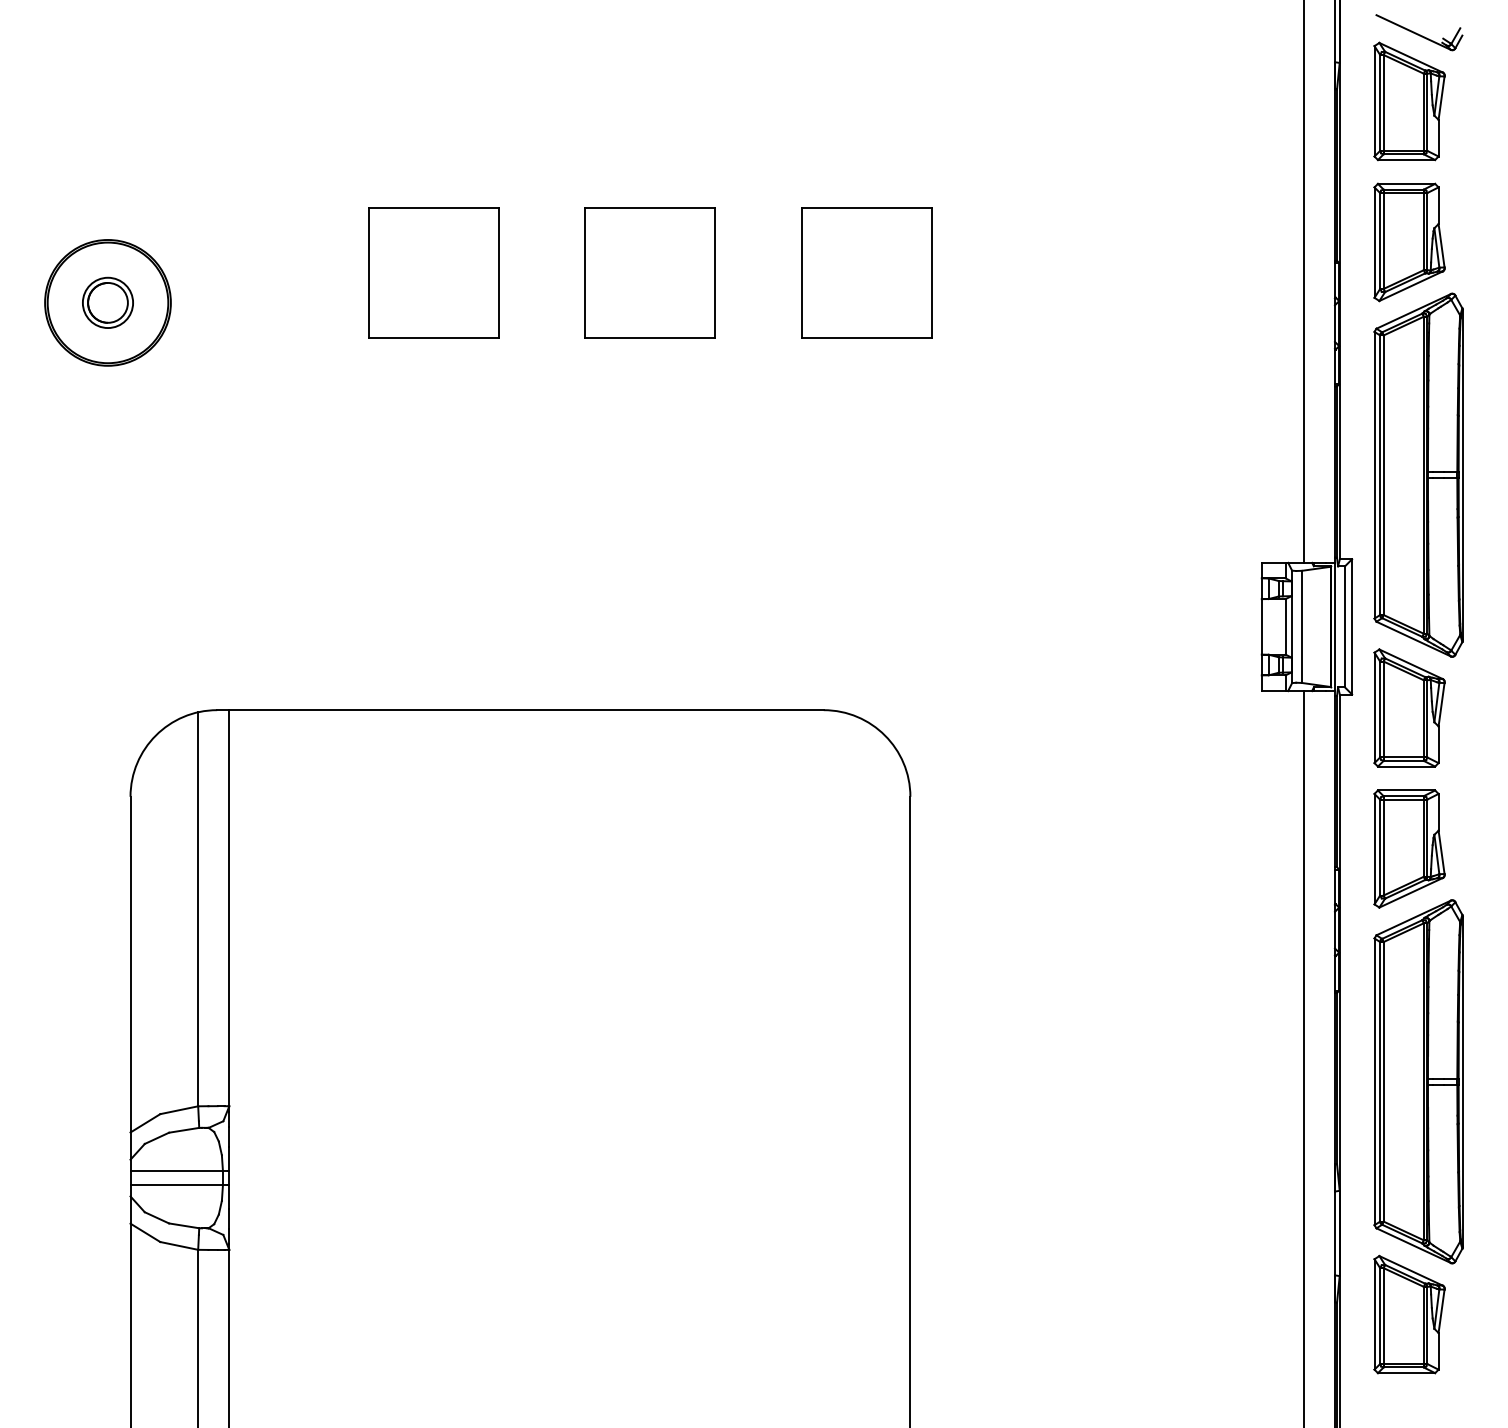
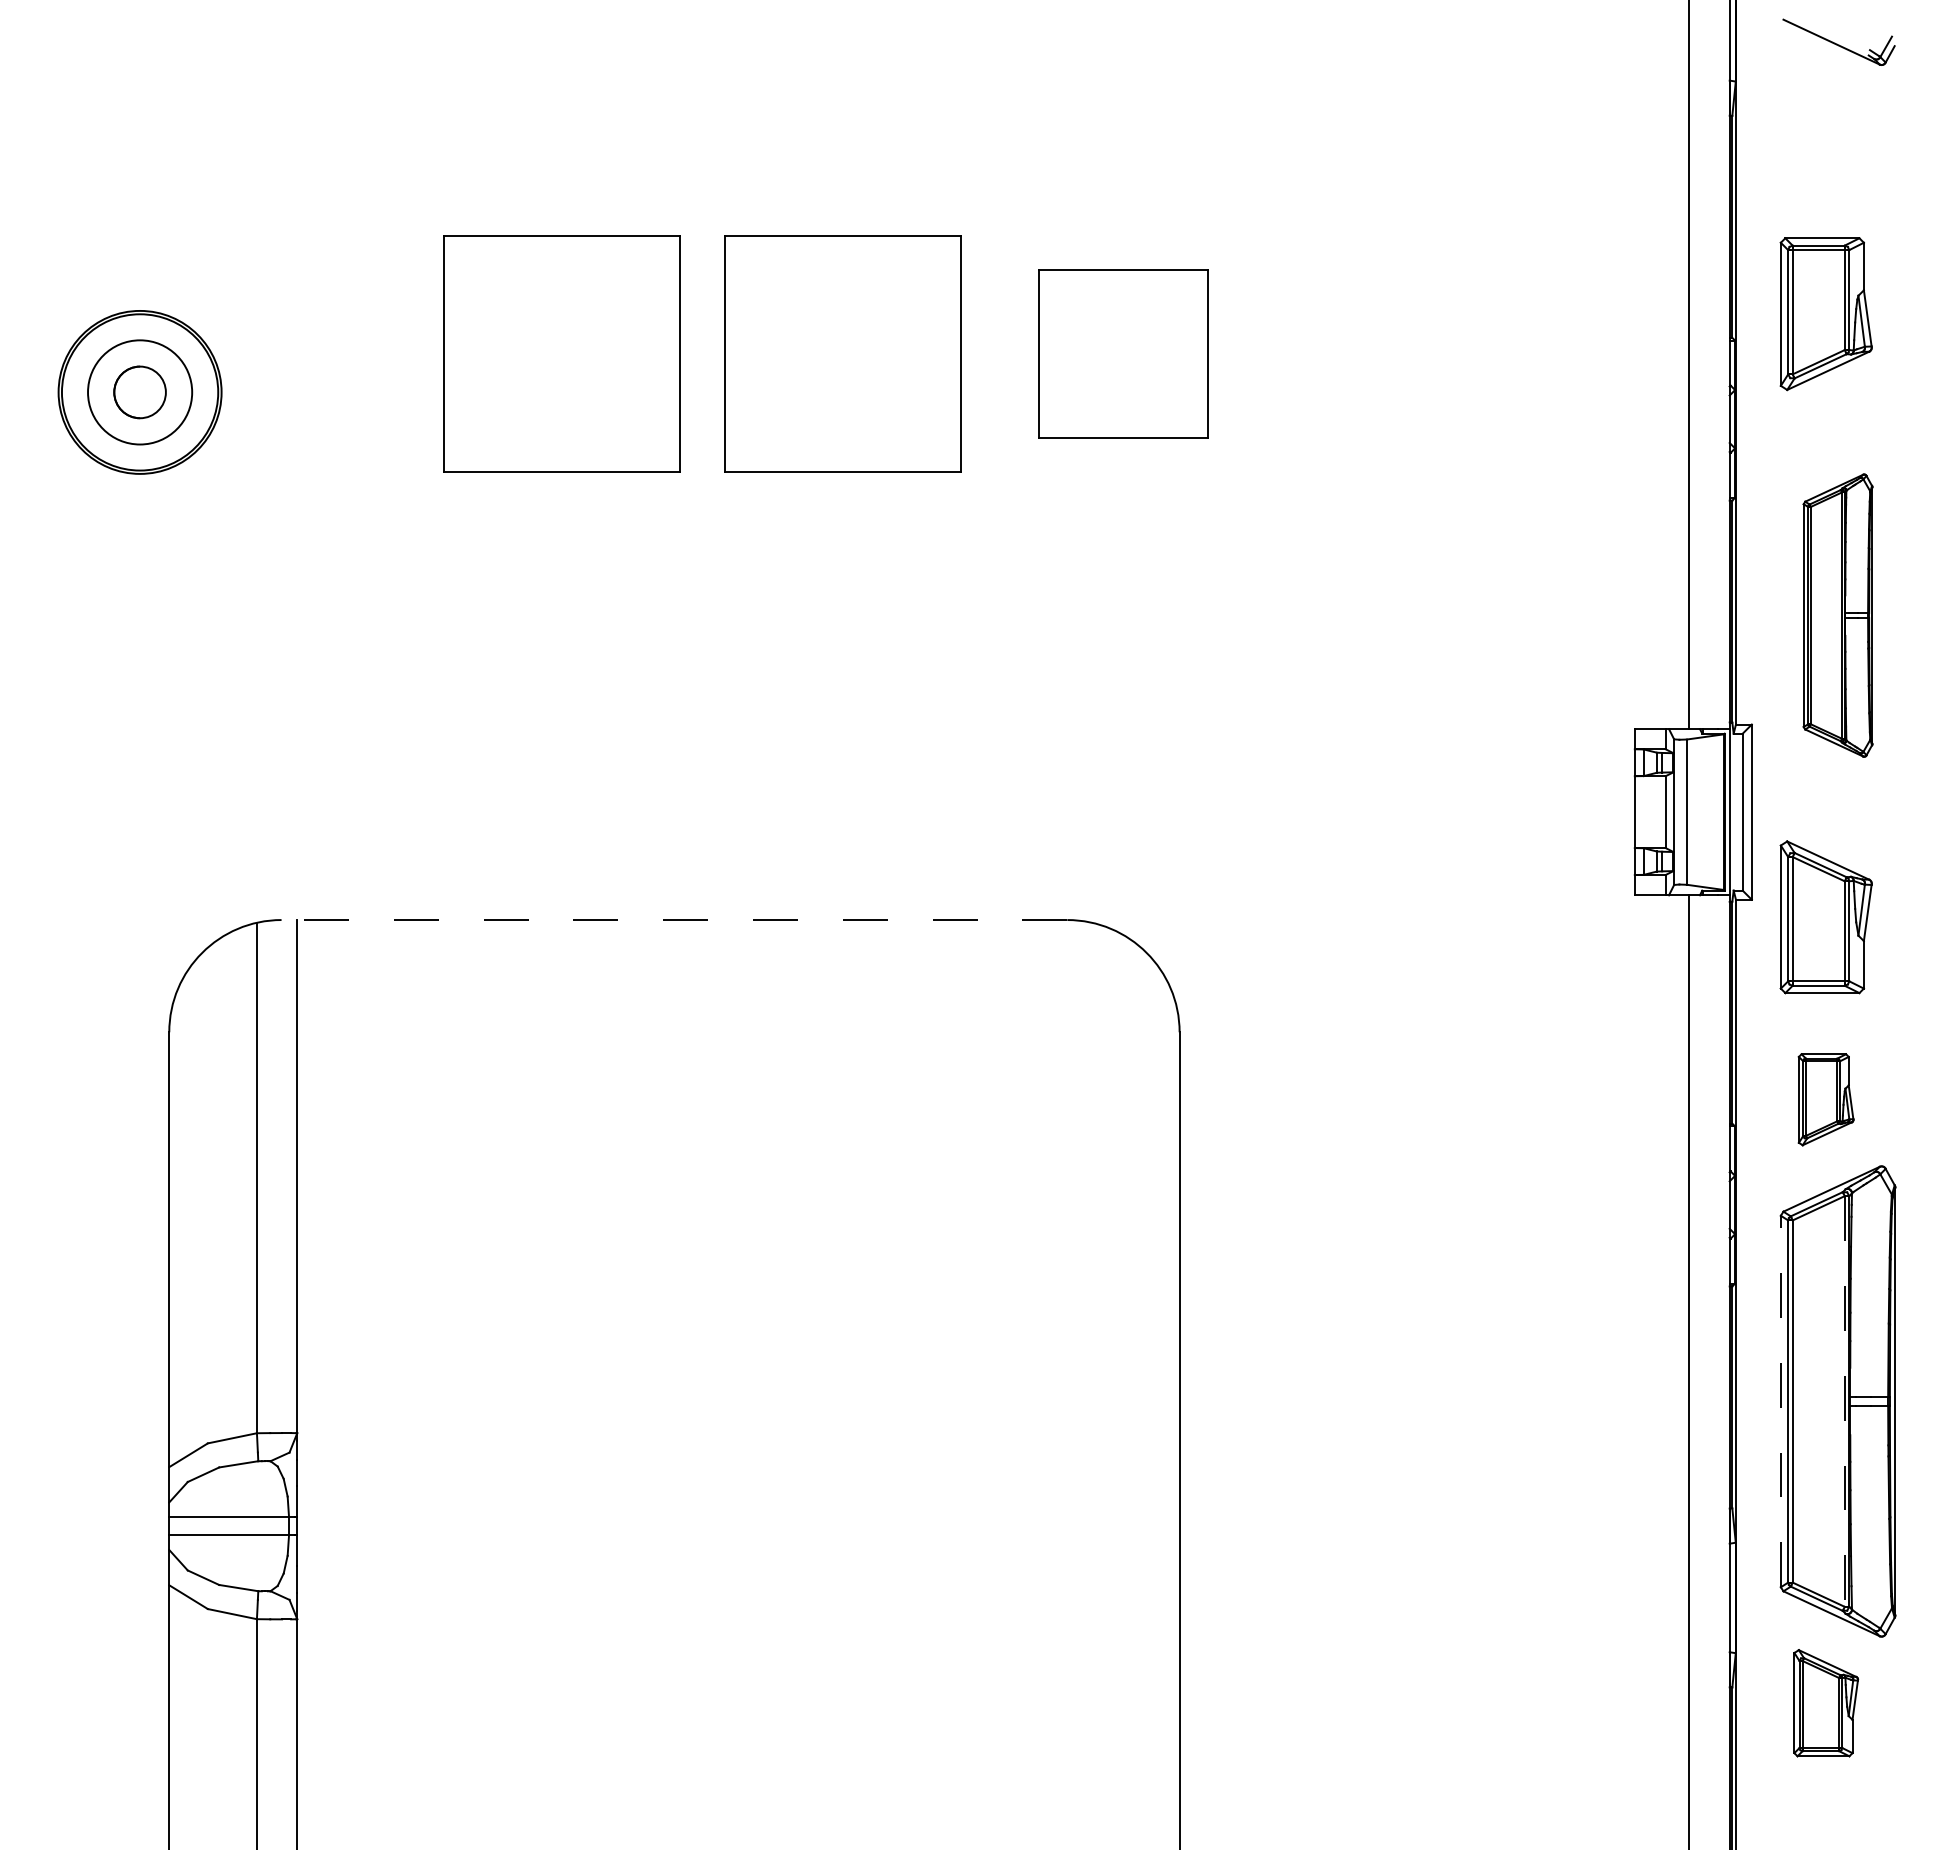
part: (1408, 101) -> (1825, 131), removed
part: (433, 272) -> (561, 353), size x1.4
part: (650, 272) -> (842, 353), size x1.4
circle: (107, 302) -> (139, 391), size x1.6
part: (1418, 475) -> (1837, 615), size x0.6
line: (520, 710) -> (674, 920), solid -> dashed
part: (1408, 848) -> (1825, 1099), size x0.6
line: (1374, 1081) -> (1780, 1401), solid -> dashed
line: (1423, 1082) -> (1844, 1402), solid -> dashed
part: (1408, 1314) -> (1825, 1703), size x0.7

